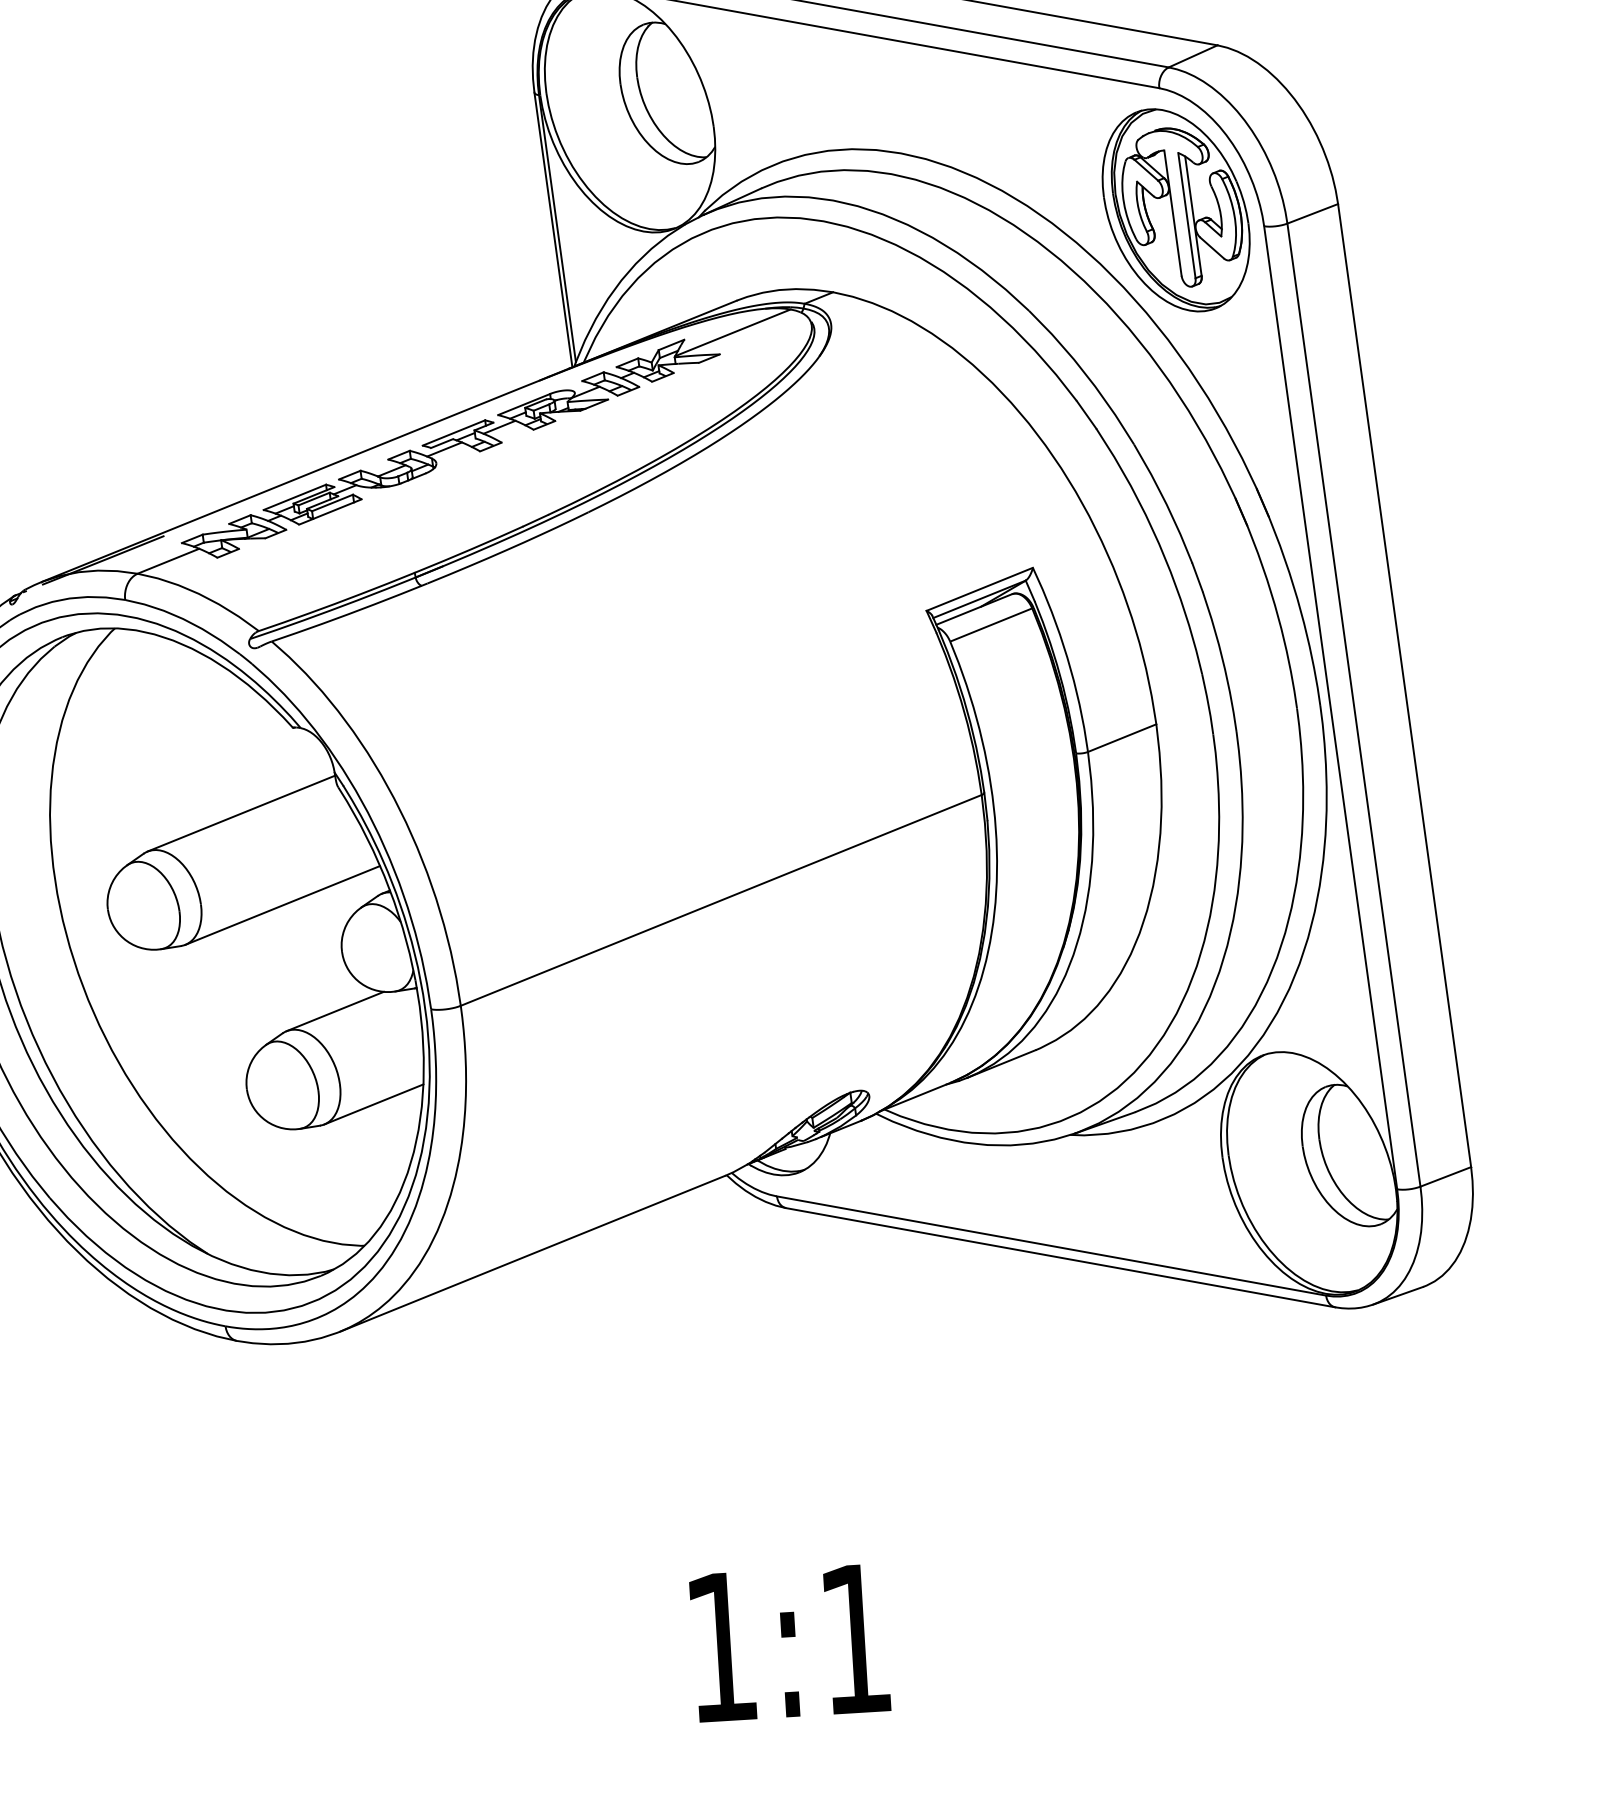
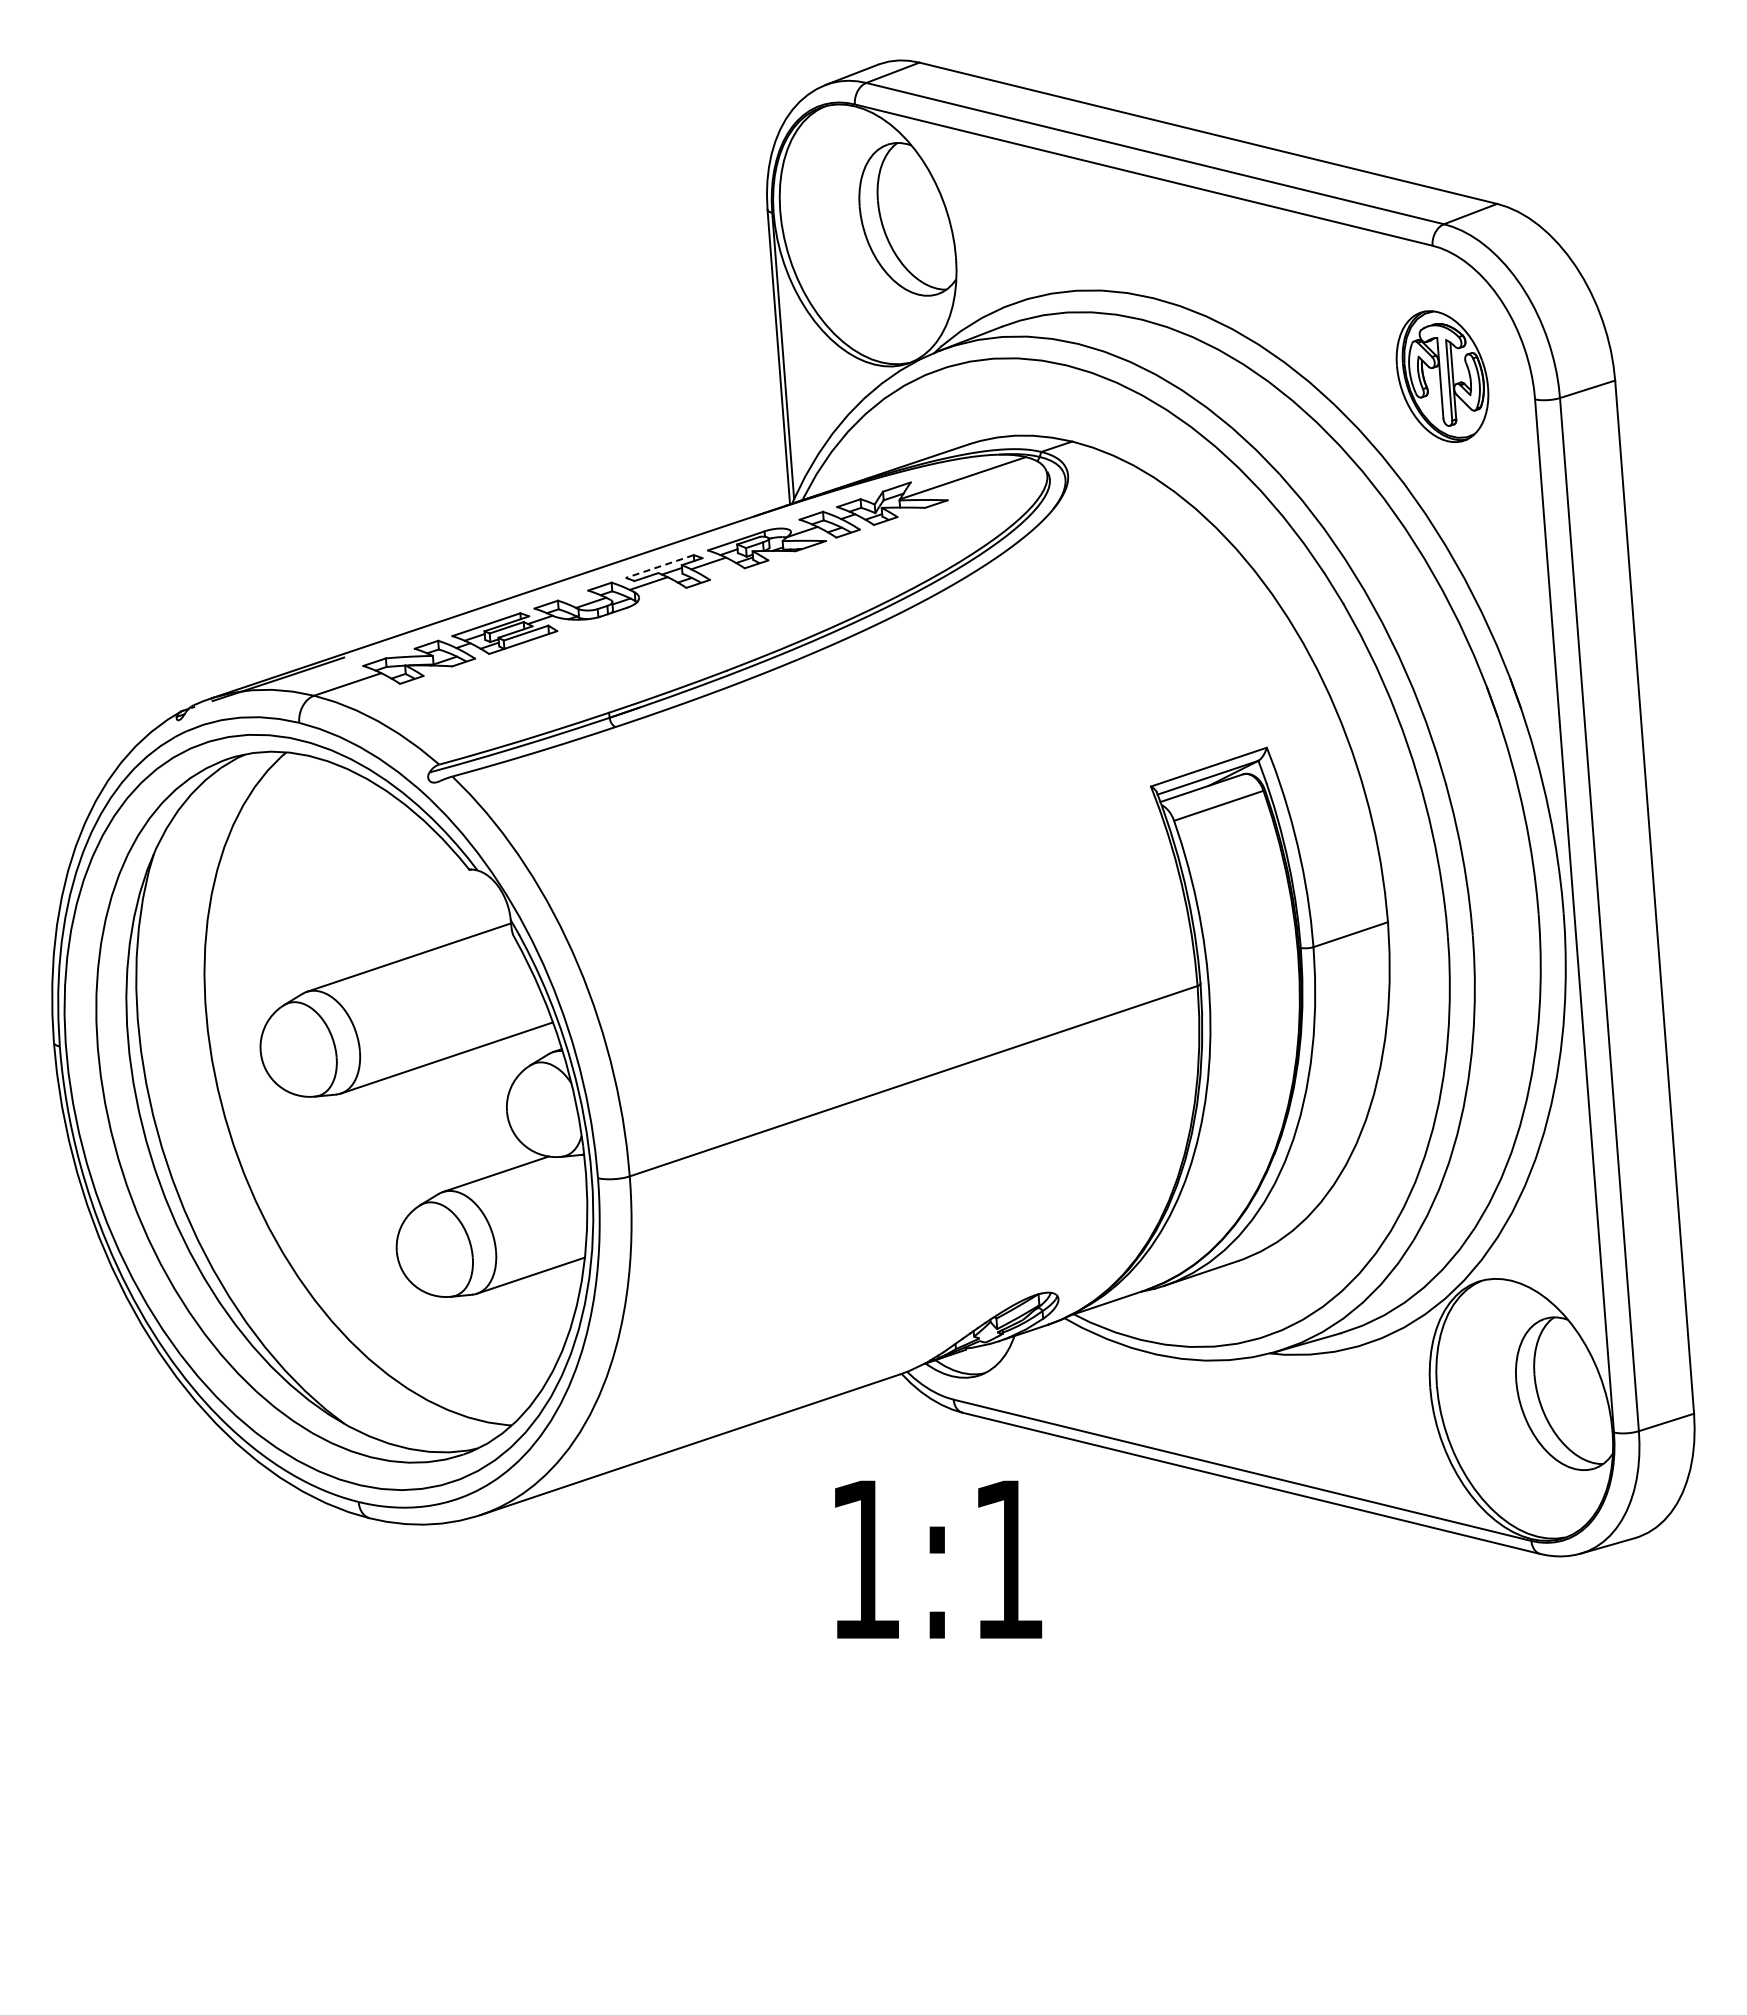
part: (1176, 210) -> (1442, 376), size x0.6
line: (453, 432) -> (659, 566), solid -> dashed
text: (789, 1642) -> (938, 1559), moved

